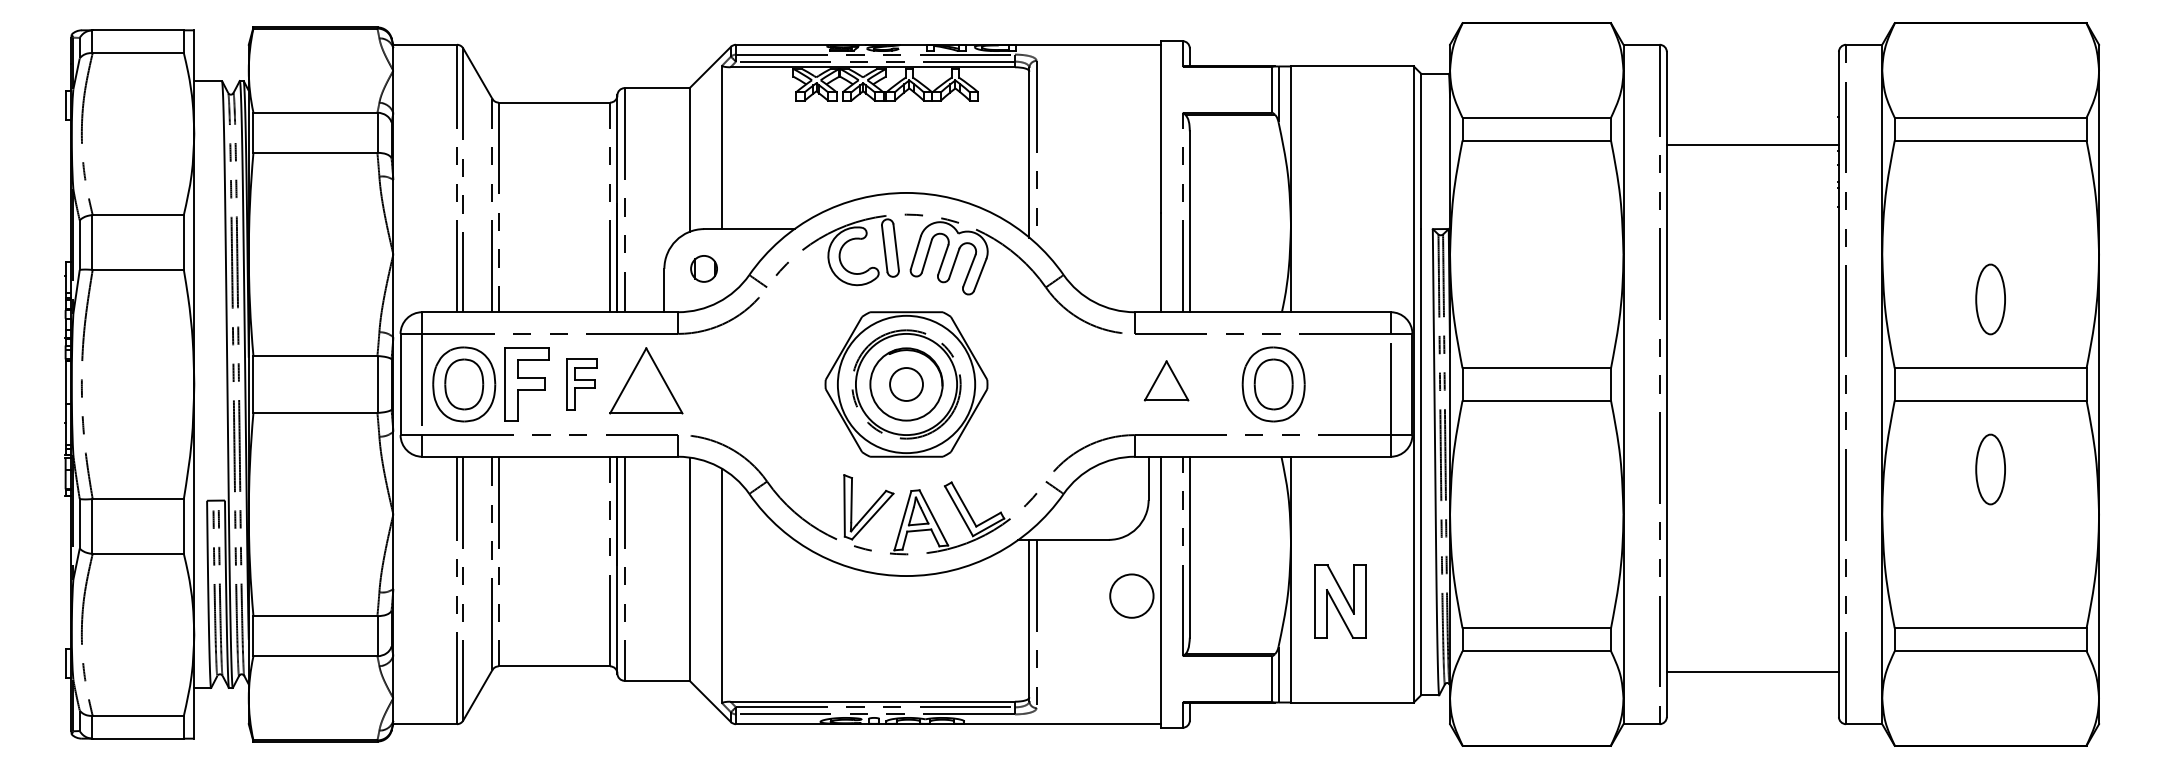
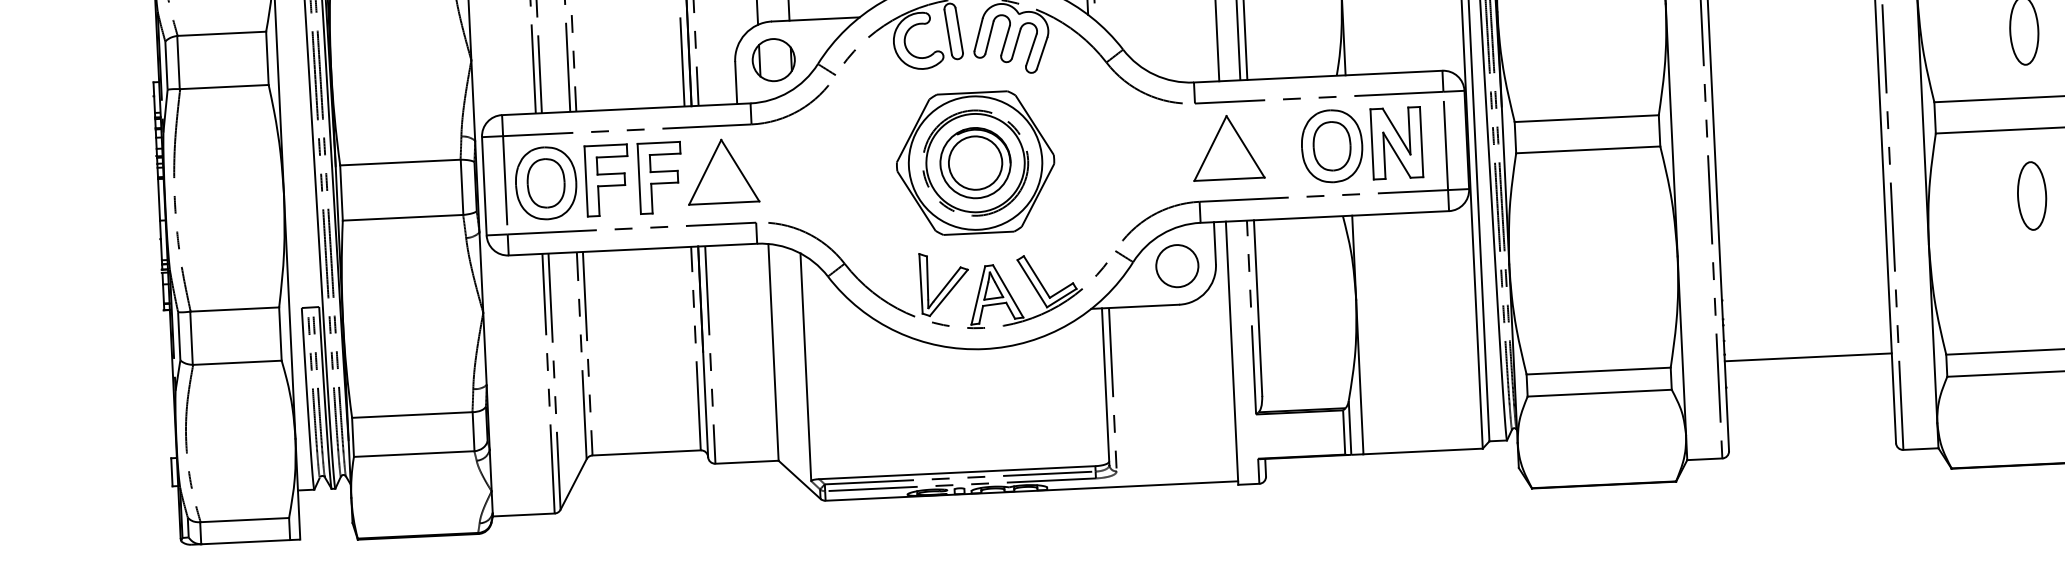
part: (703, 268) -> (773, 59), size x1.67
part: (1166, 380) -> (1227, 147), size x1.67
part: (581, 384) -> (660, 178), size x1.43
circle: (906, 384) -> (975, 163), size x1.67
circle: (1131, 595) -> (1176, 265), moved
part: (1340, 601) -> (1396, 143), moved
line: (1752, 672) -> (1807, 357), moved

